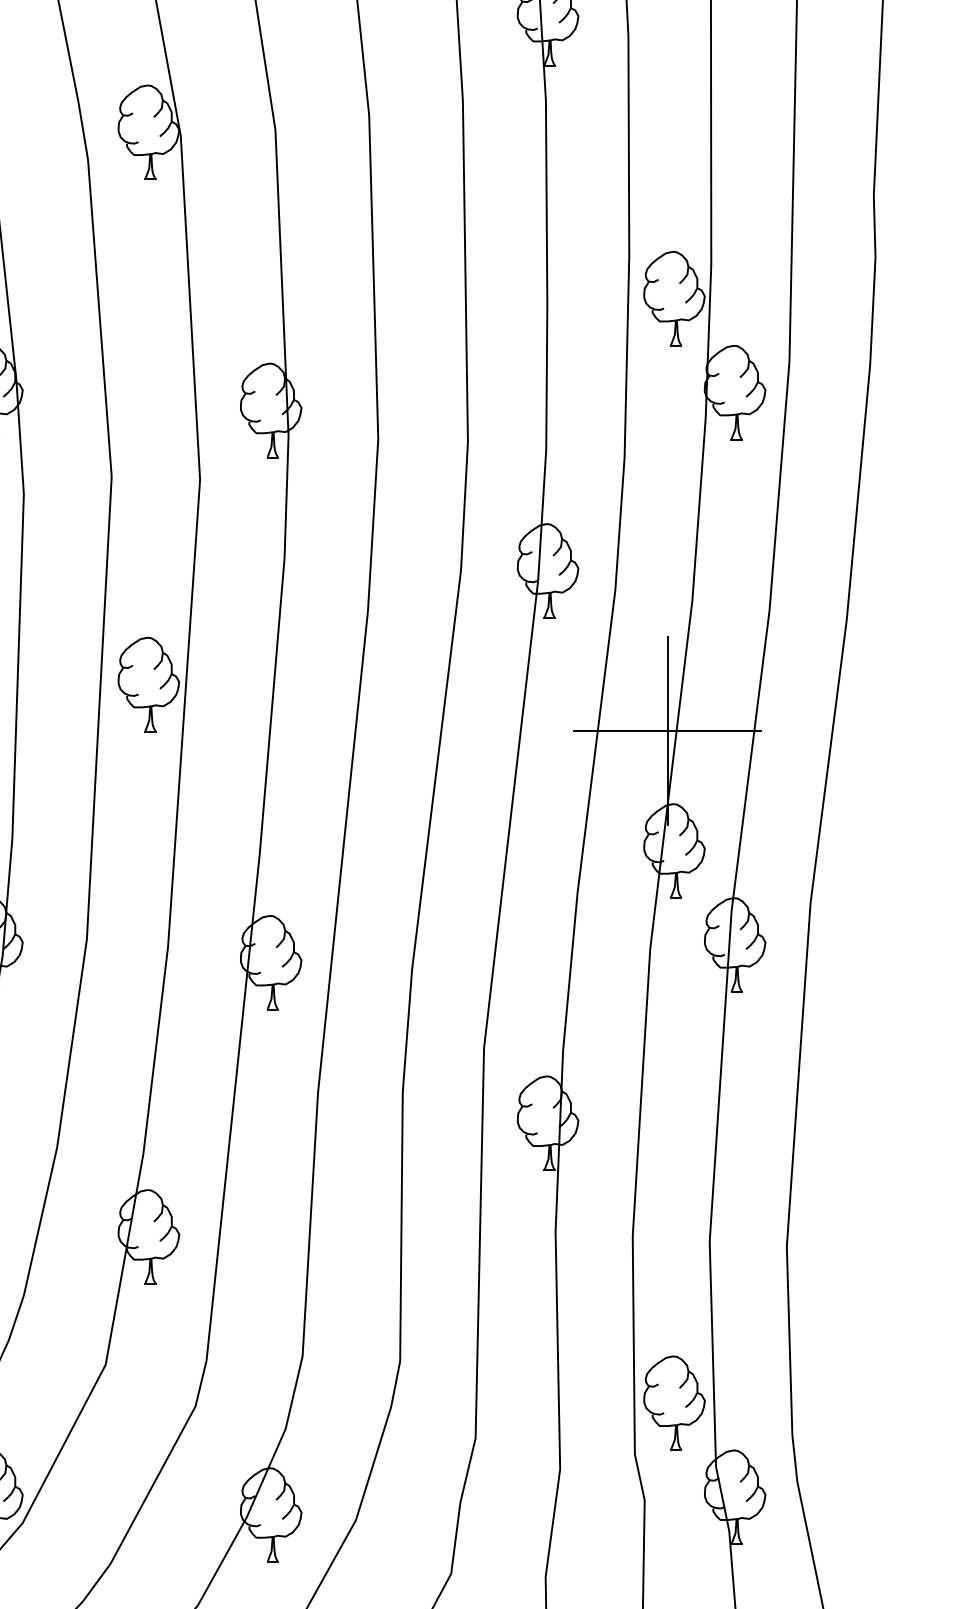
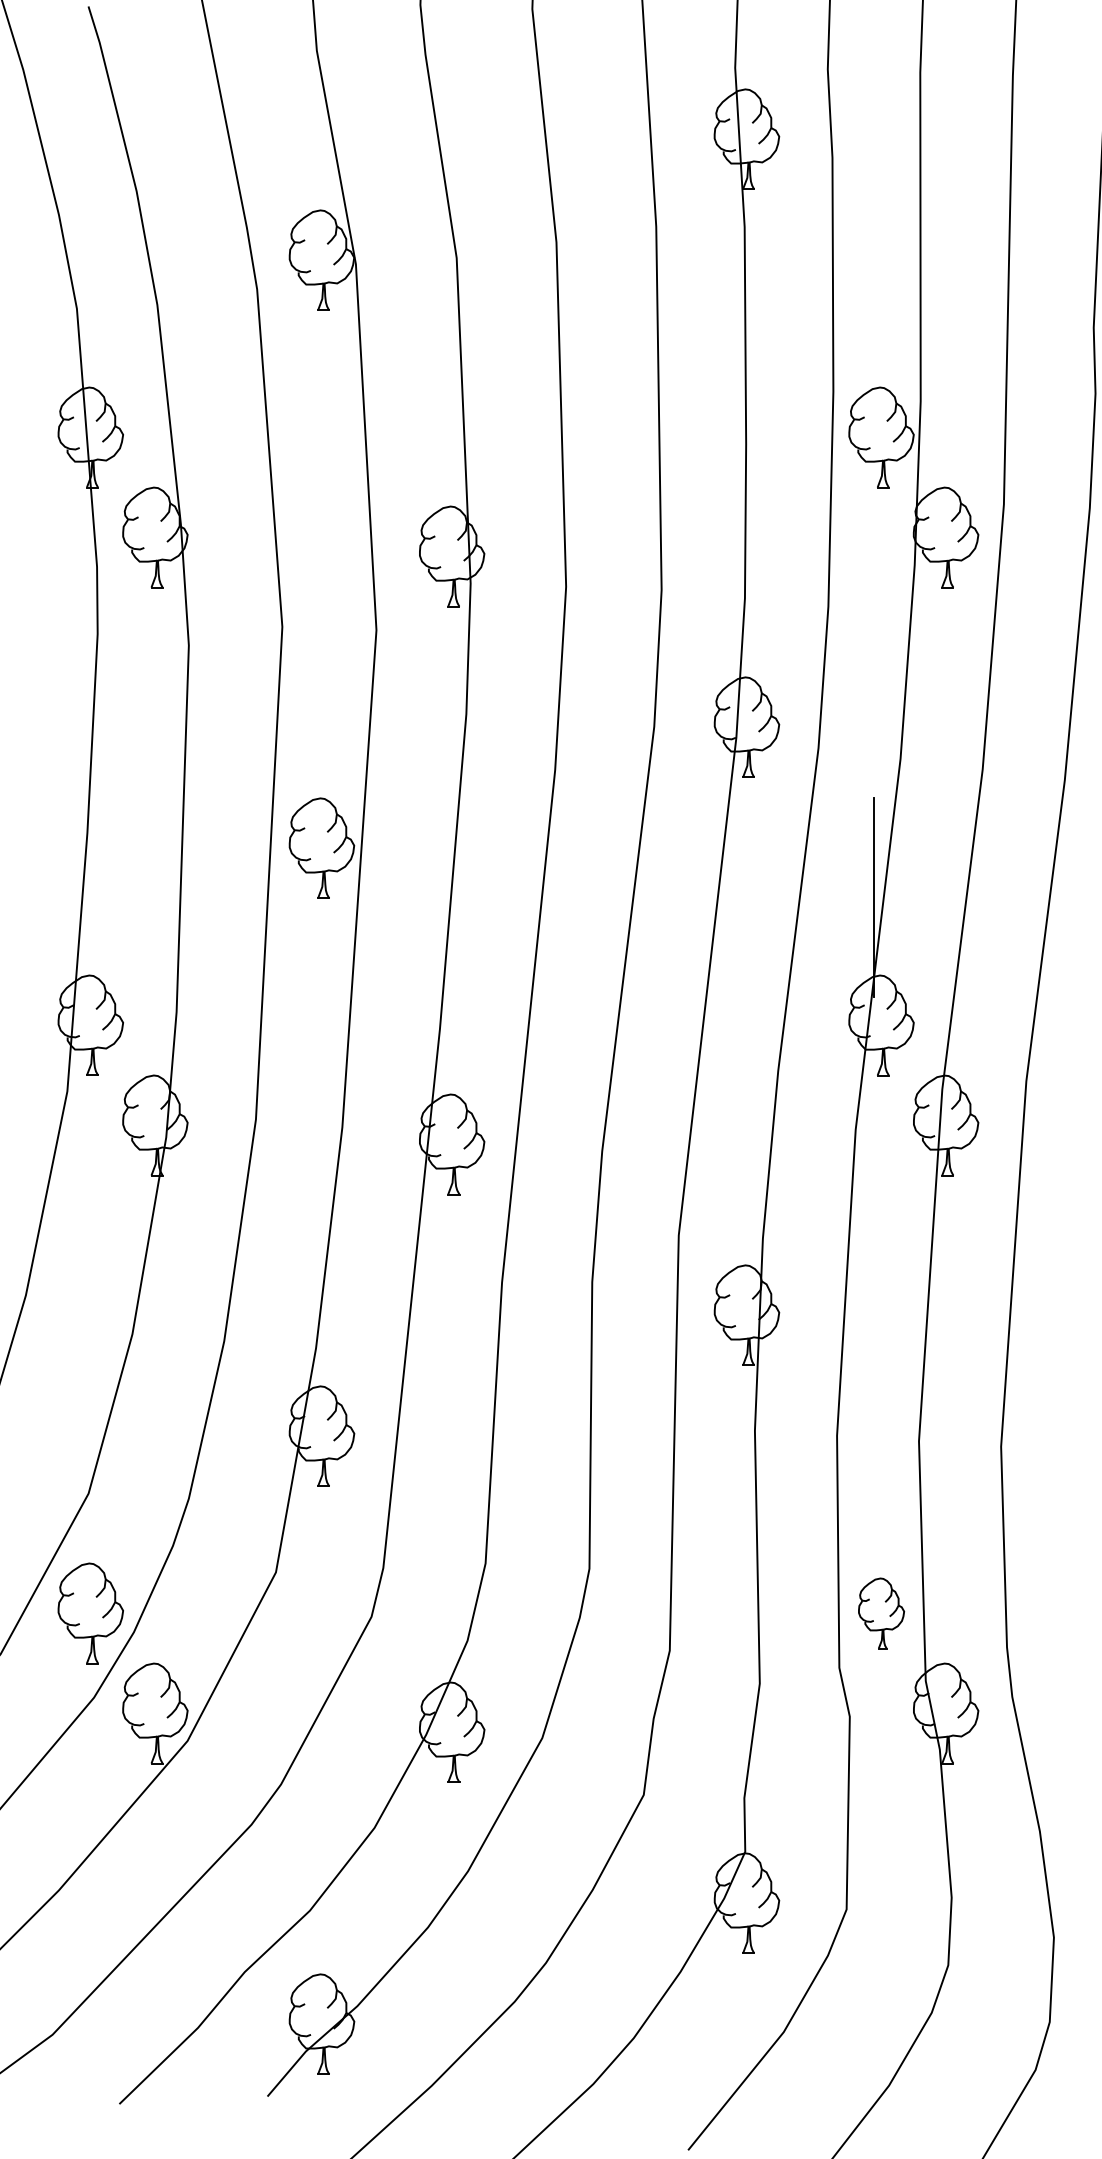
line: (666, 730) -> (873, 897), removed
part: (674, 1403) -> (881, 1613), size x0.7

